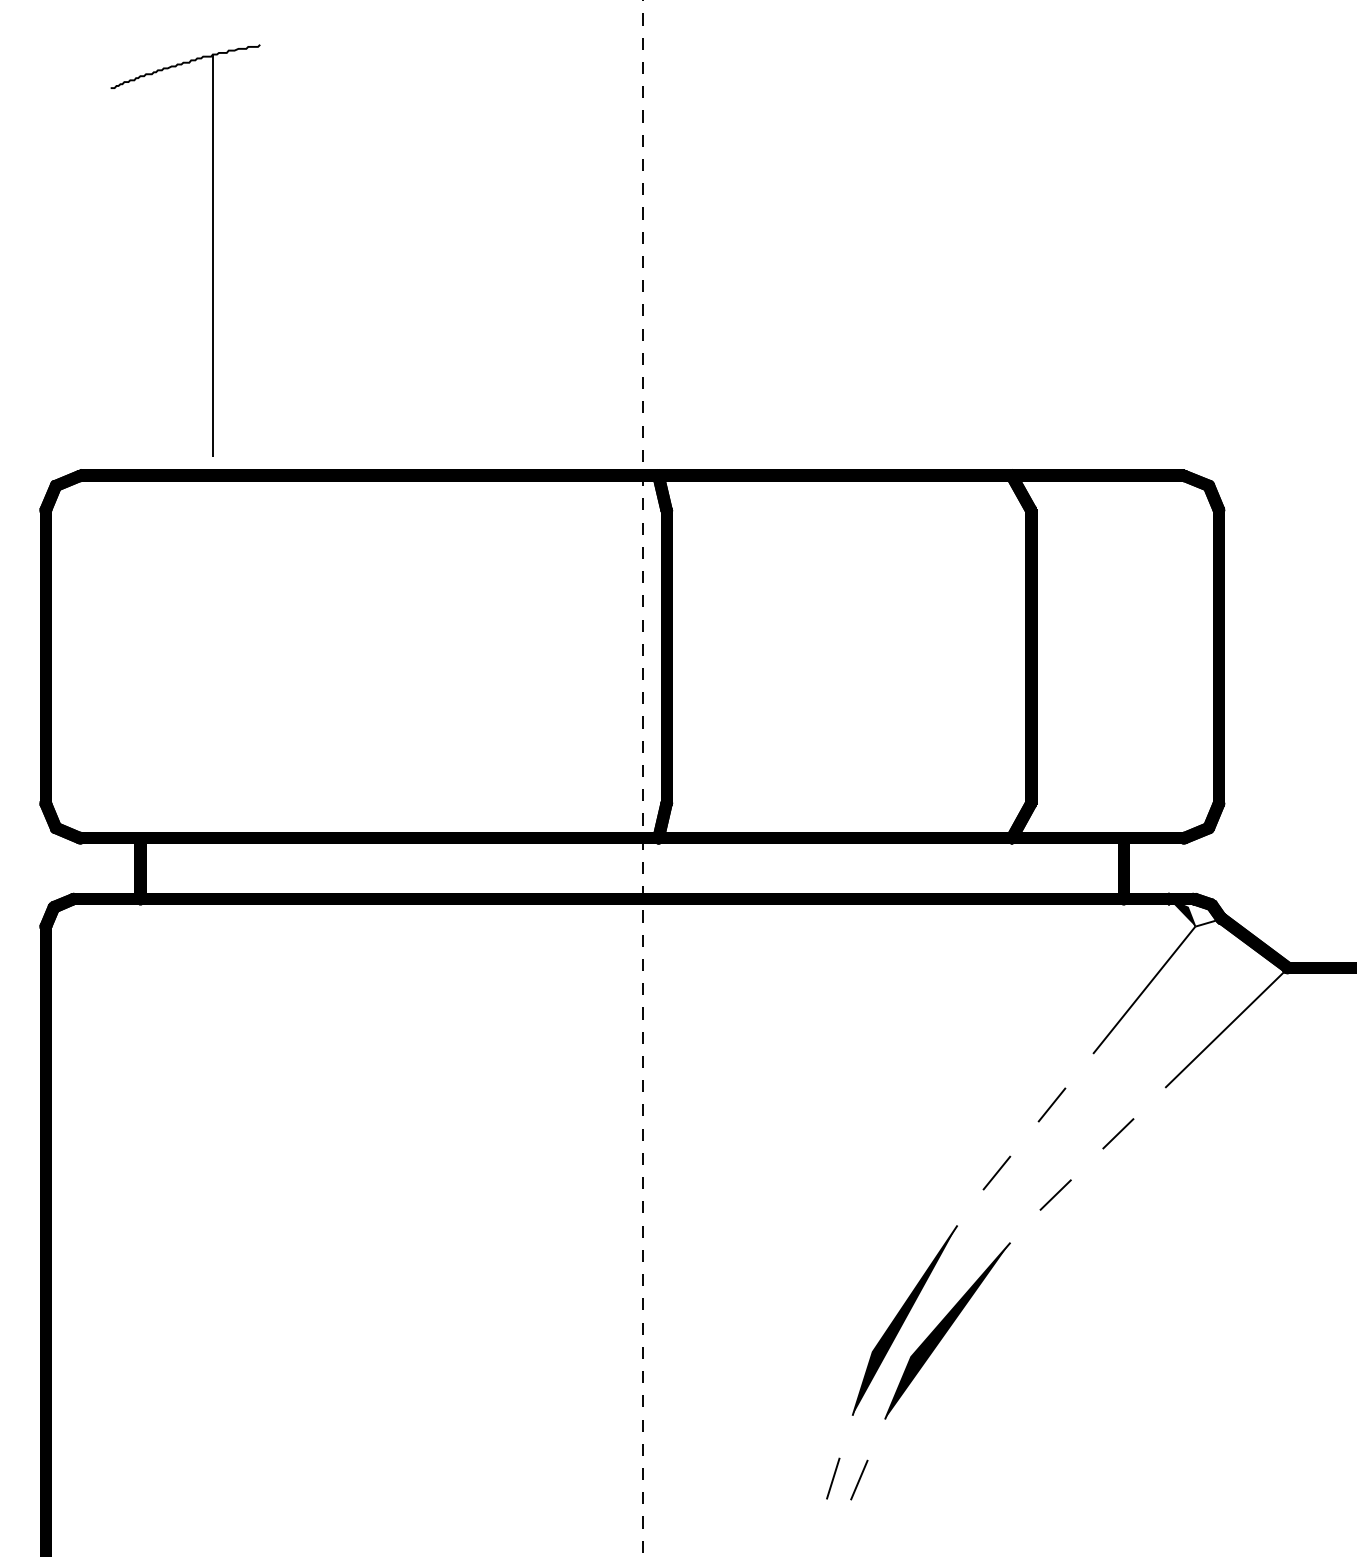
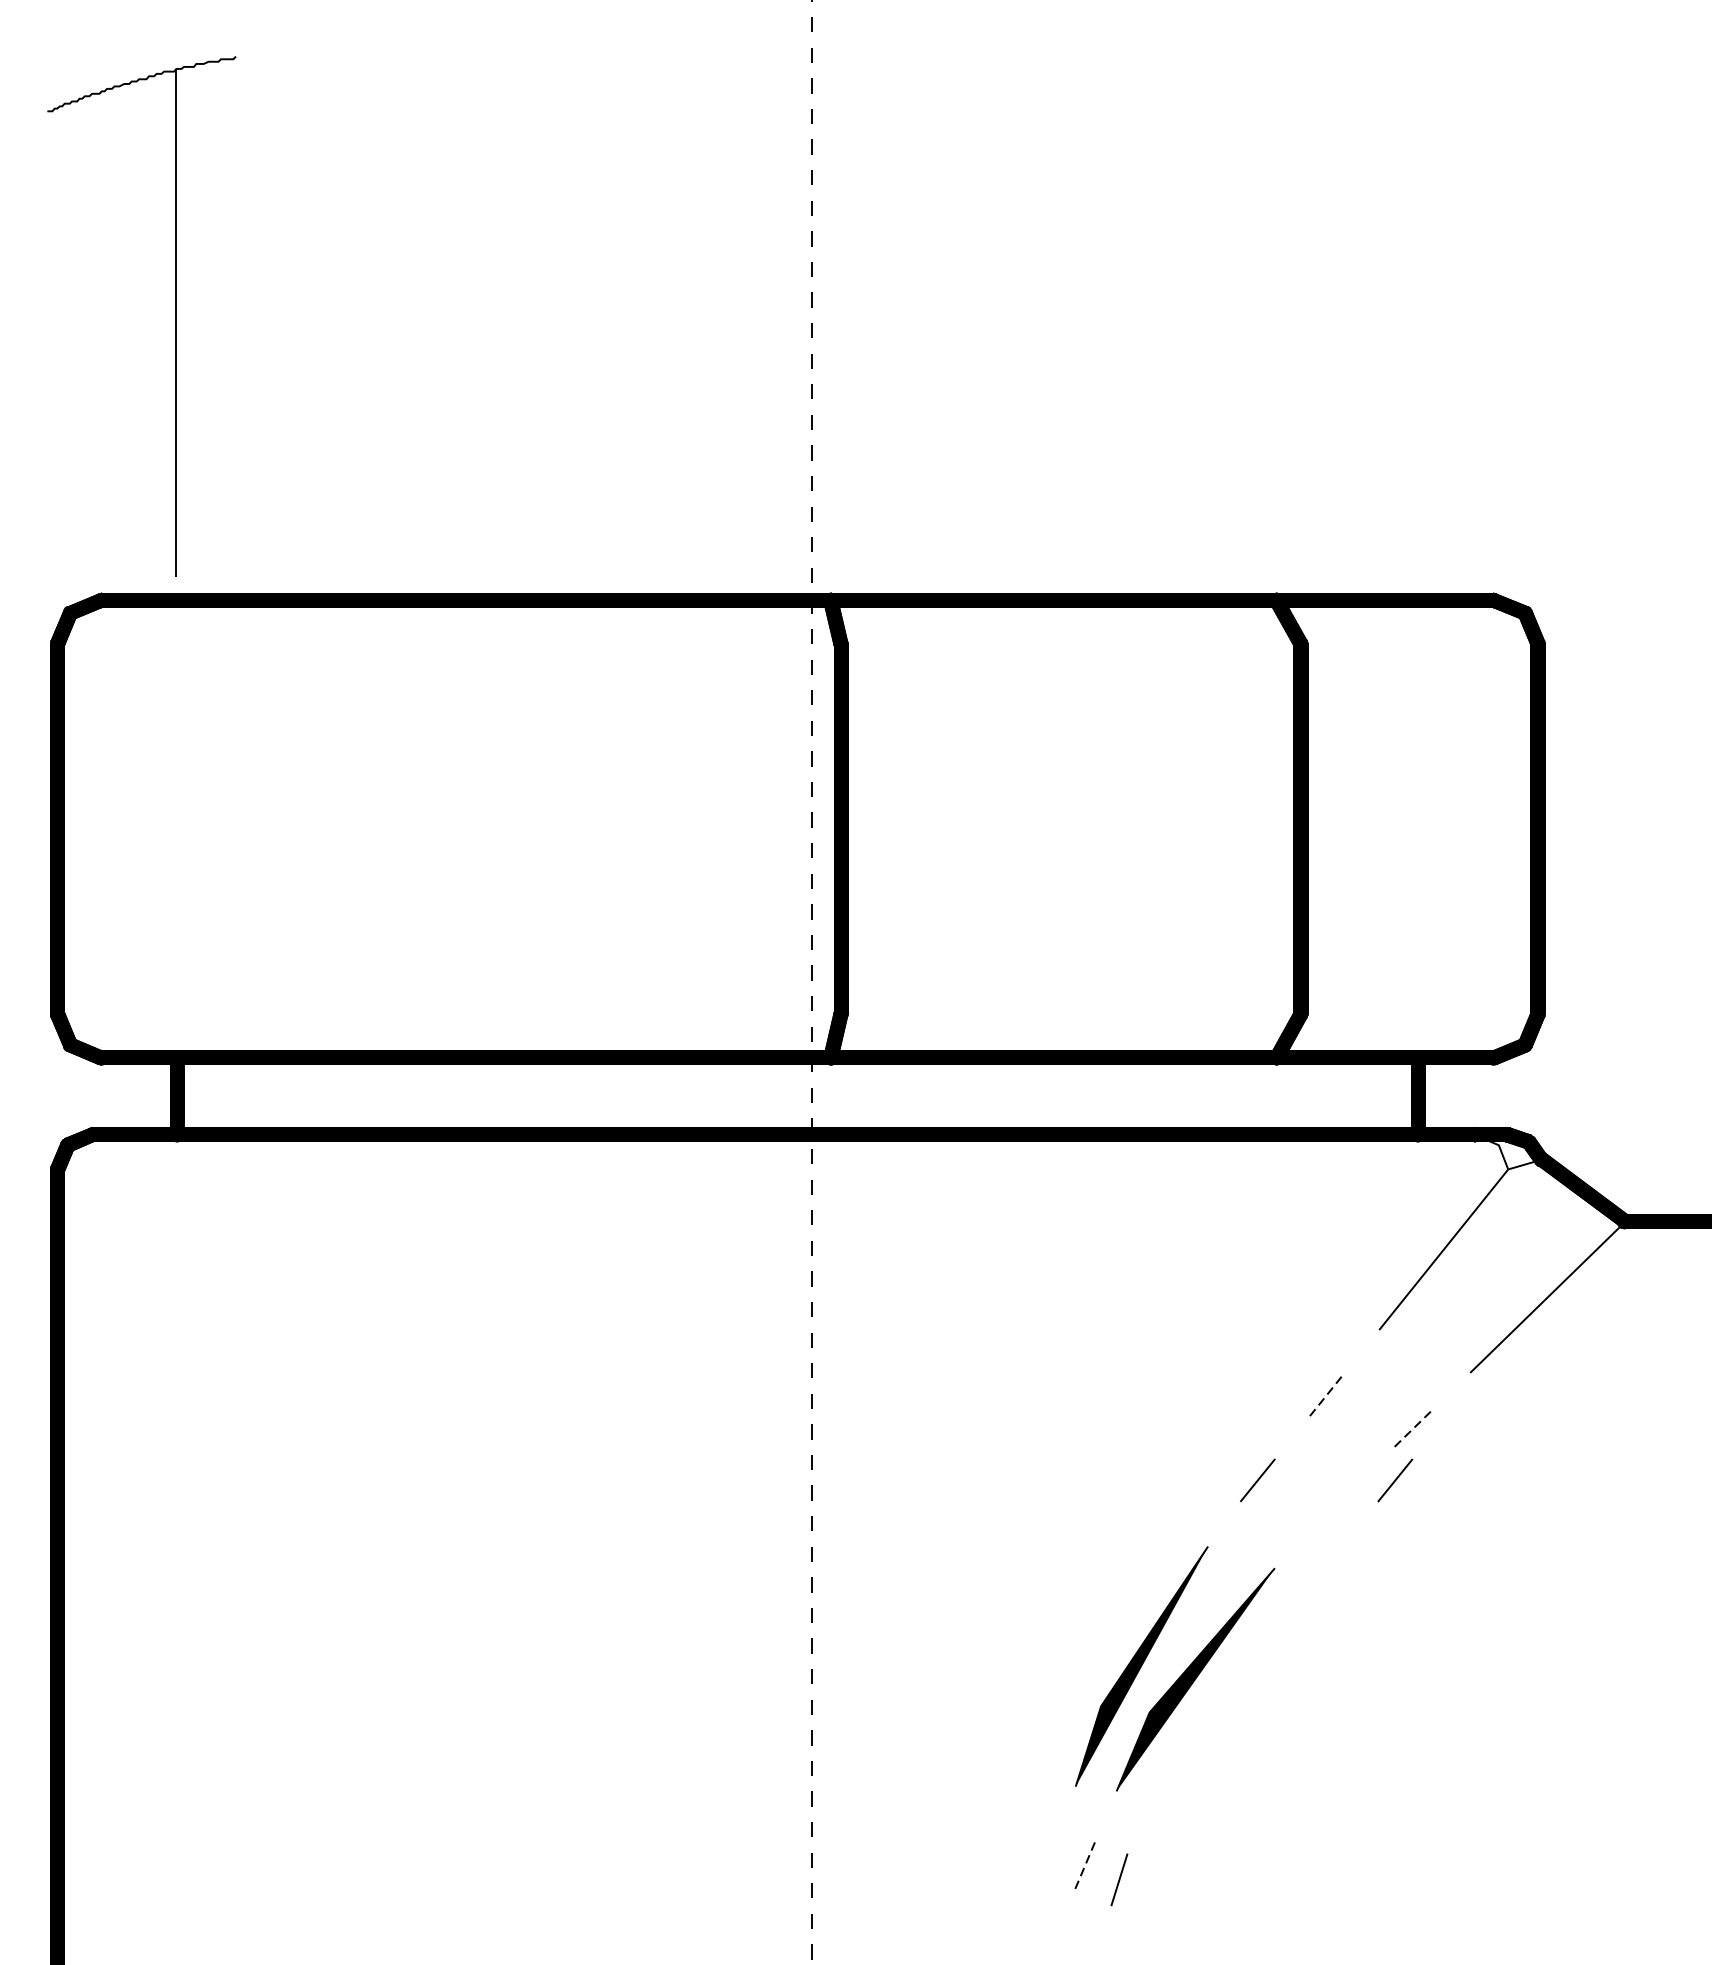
part: (212, 250) -> (175, 316), moved
fill: (1181, 912) -> (1490, 1151), removed
line: (1052, 1104) -> (1327, 1393), solid -> dashed
line: (1118, 1133) -> (1411, 1430), solid -> dashed
line: (1105, 1172) -> (1394, 1479), added
line: (1055, 1194) -> (1331, 1507), removed
line: (833, 1478) -> (1119, 1879), moved
line: (859, 1480) -> (1084, 1868), solid -> dashed

